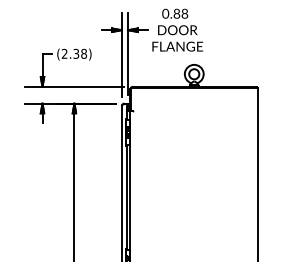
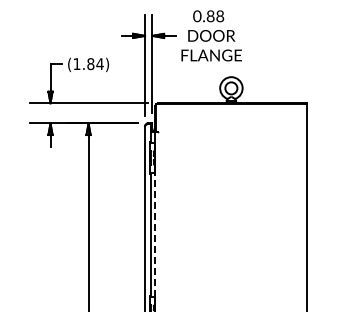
text: (74, 54) -> (88, 64), (2.38) -> (1.84)
line: (130, 196) -> (155, 234), solid -> dashed

